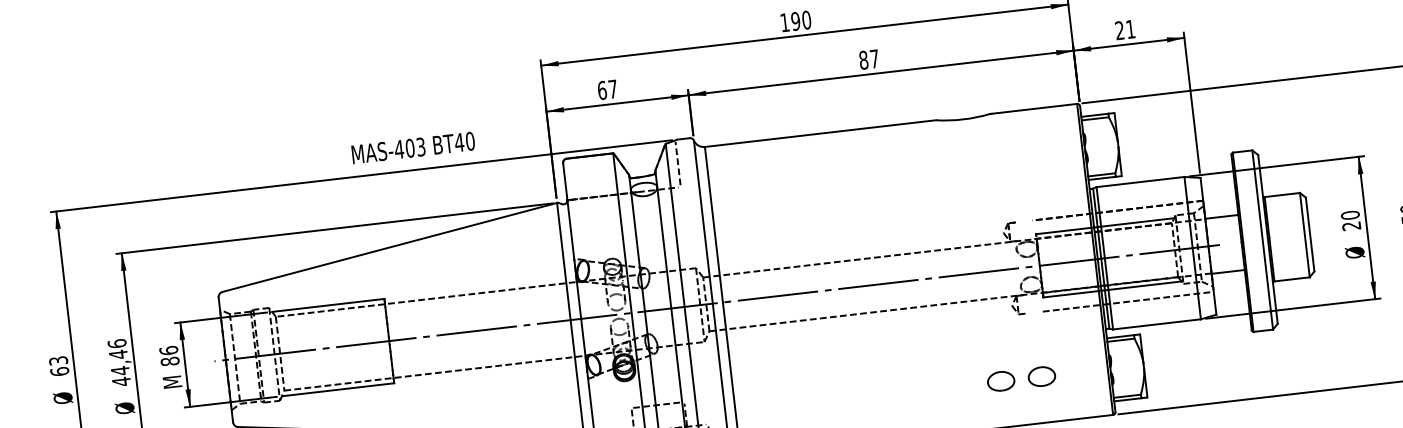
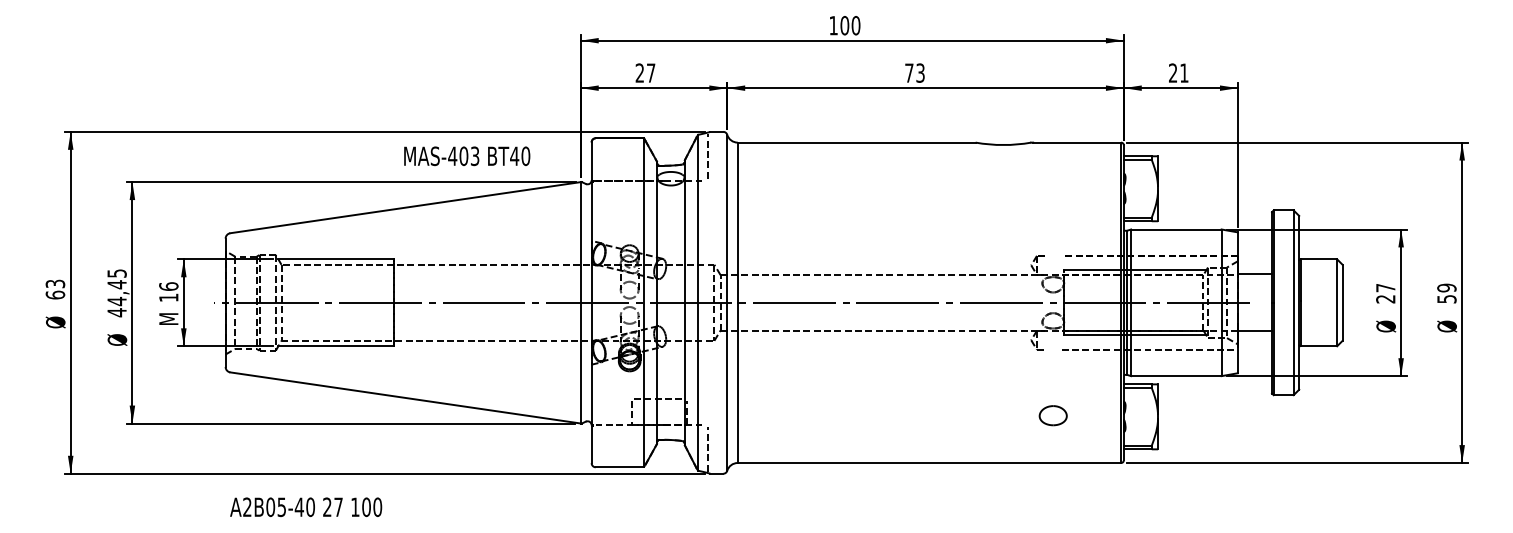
text: (795, 21) -> (844, 25), 190 -> 100
text: (868, 59) -> (914, 72), 87 -> 73
text: (601, 89) -> (639, 72), 67 -> 27
text: (413, 148) -> (467, 156), moved
text: (1350, 214) -> (1385, 287), 20 -> 27
text: (116, 343) -> (116, 273), 44,46 -> 44,45
text: (169, 361) -> (168, 297), 86 -> 16
part: (1000, 381) -> (1010, 415), removed

